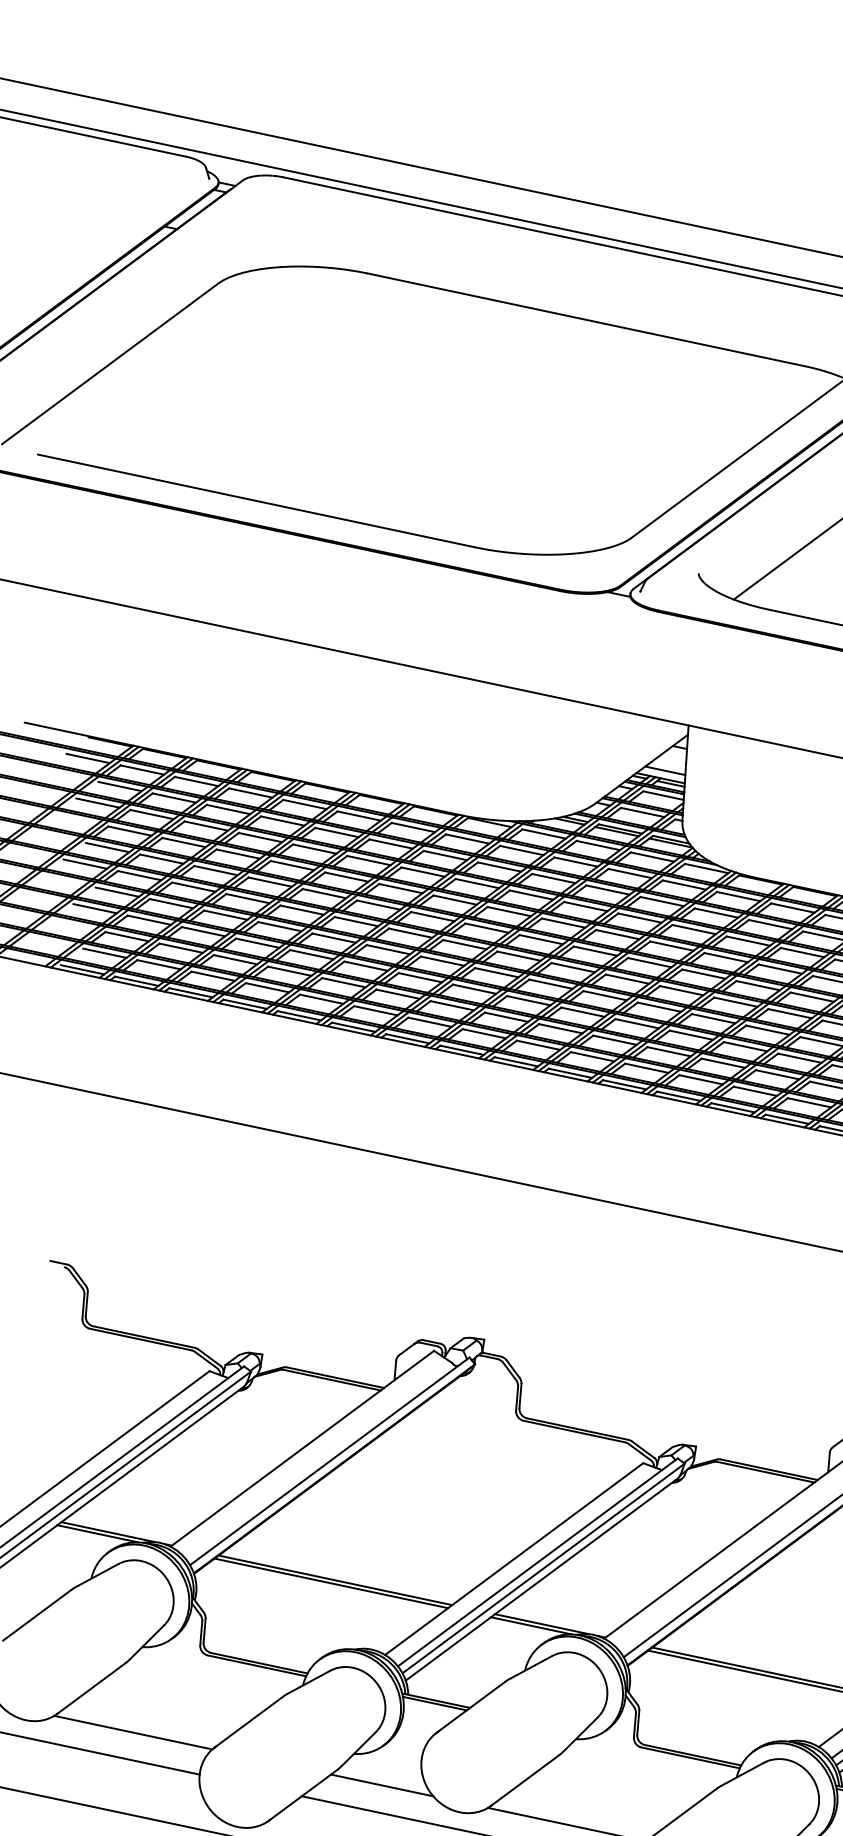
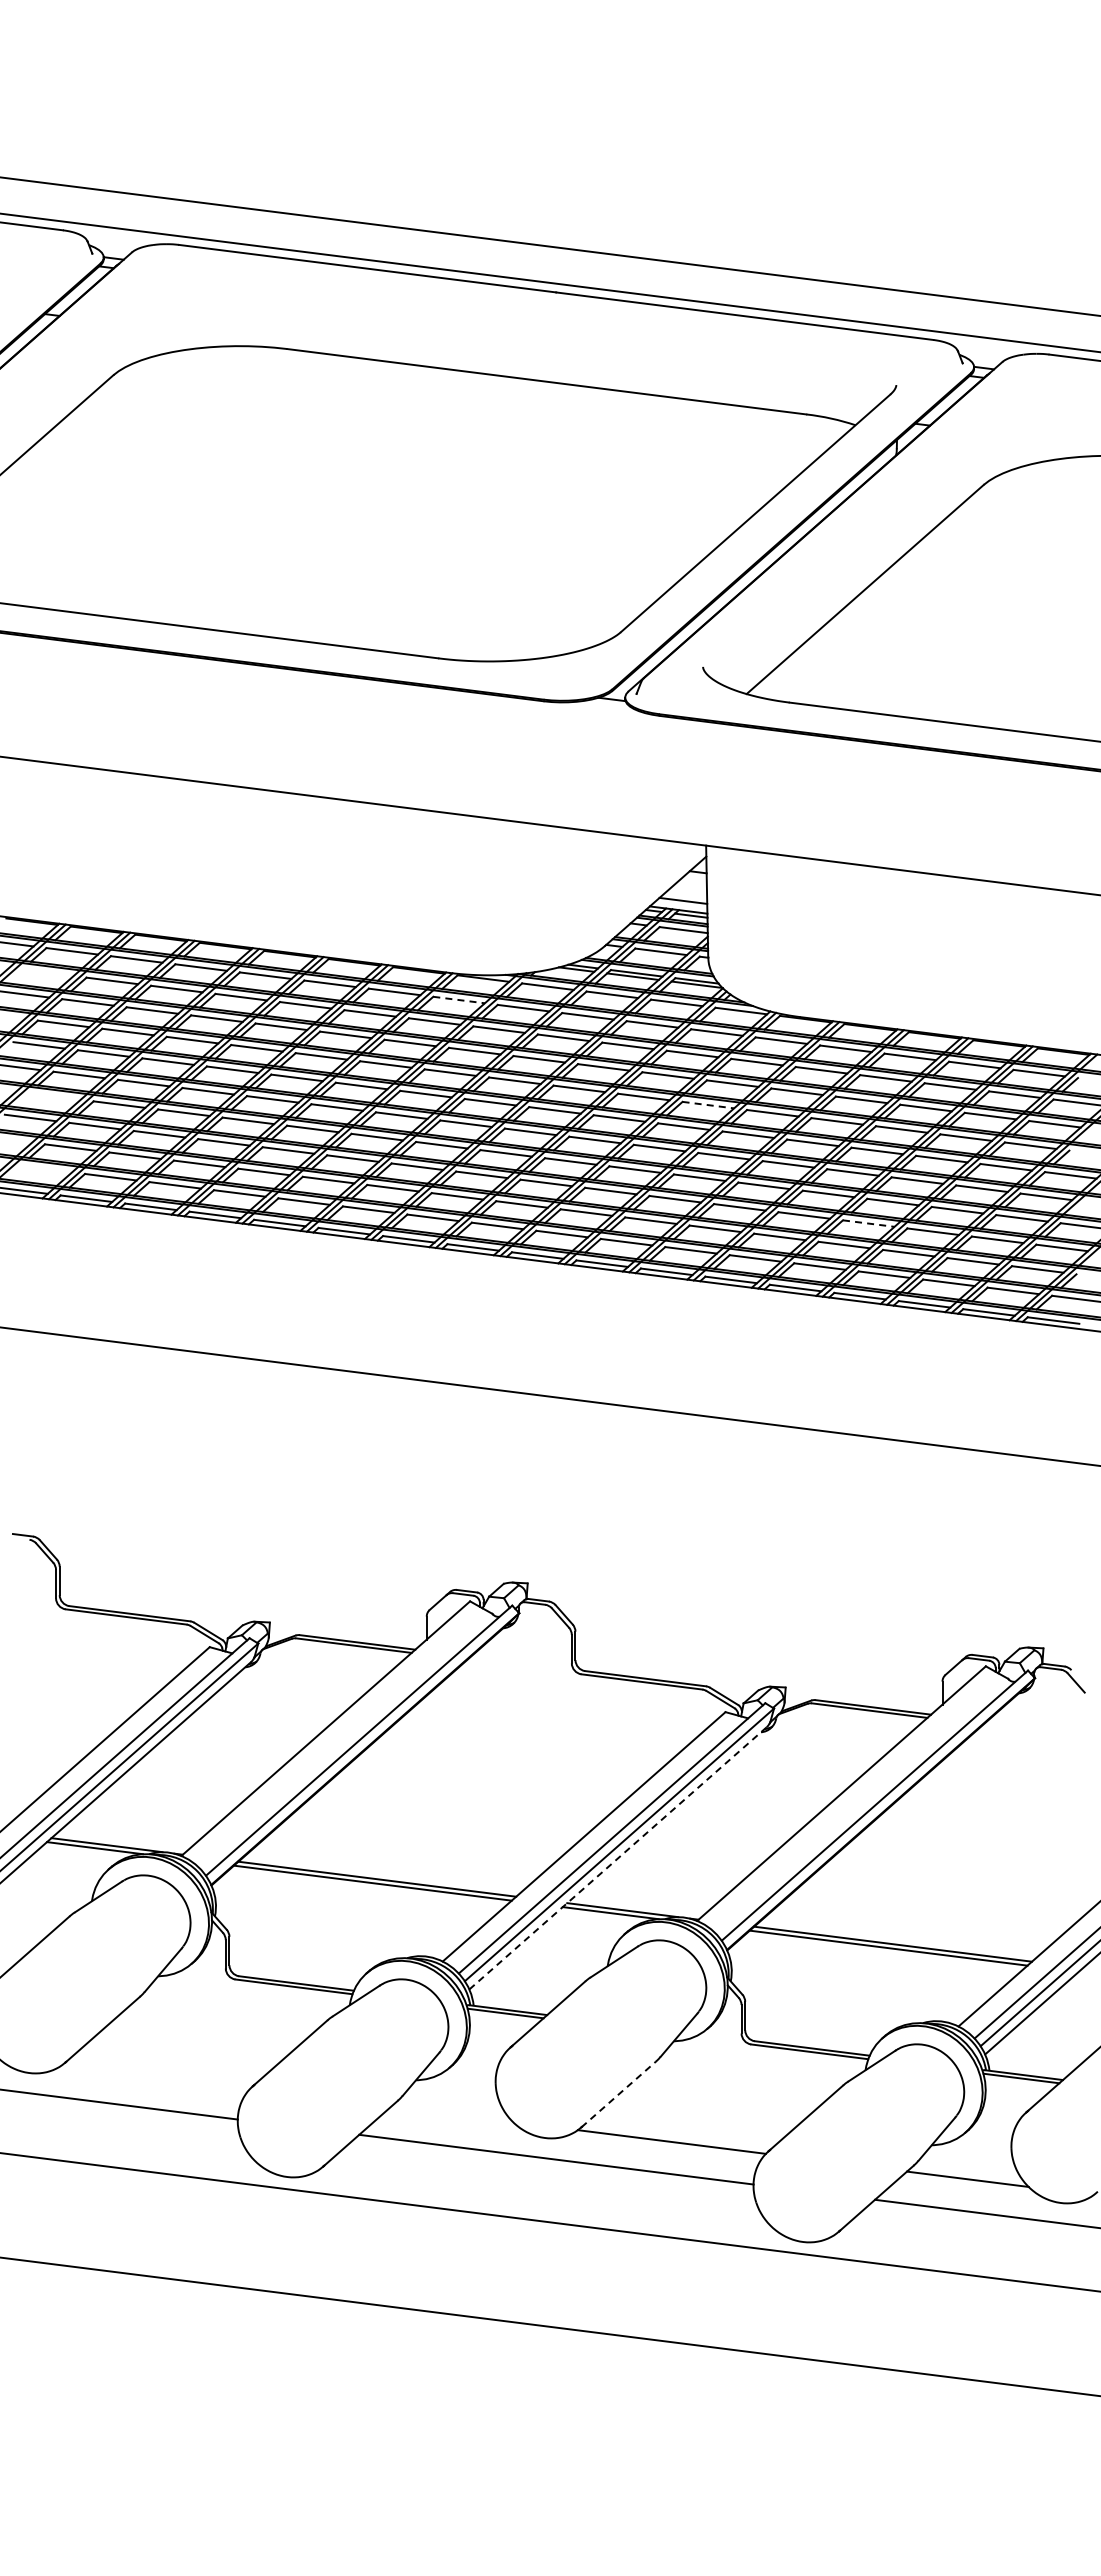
line: (119, 786) -> (47, 972), removed
line: (467, 839) -> (459, 1000), solid -> dashed
line: (116, 892) -> (54, 1096), removed
line: (672, 946) -> (708, 1105), solid -> dashed
line: (104, 952) -> (46, 1168), removed
line: (799, 1058) -> (868, 1223), solid -> dashed
line: (541, 1579) -> (618, 1858), solid -> dashed
line: (133, 1732) -> (156, 2076), removed
line: (525, 1780) -> (618, 2094), solid -> dashed
line: (382, 1784) -> (452, 2113), removed

